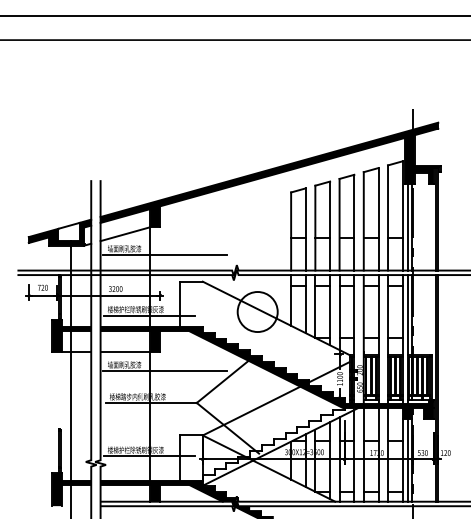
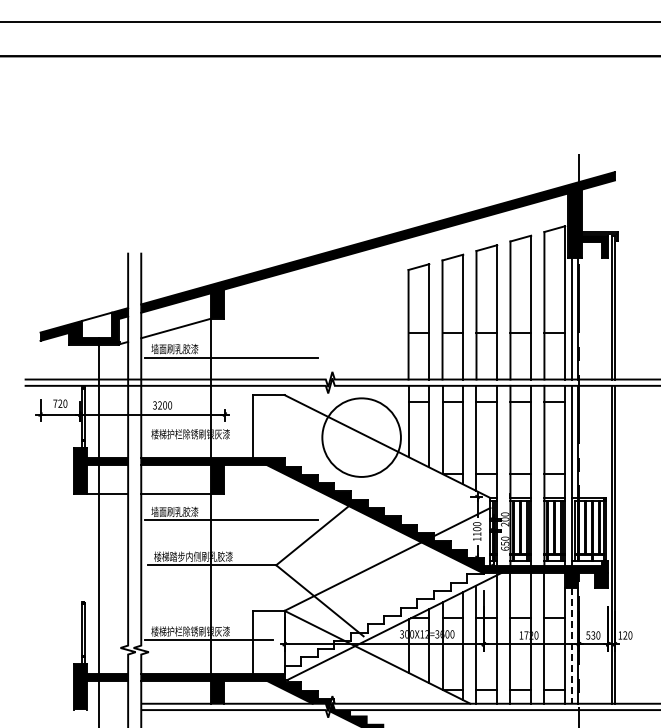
circle: (257, 311) -> (361, 437), size x1.4
line: (149, 315) -> (209, 442), removed
line: (407, 460) -> (571, 646), solid -> dashed

